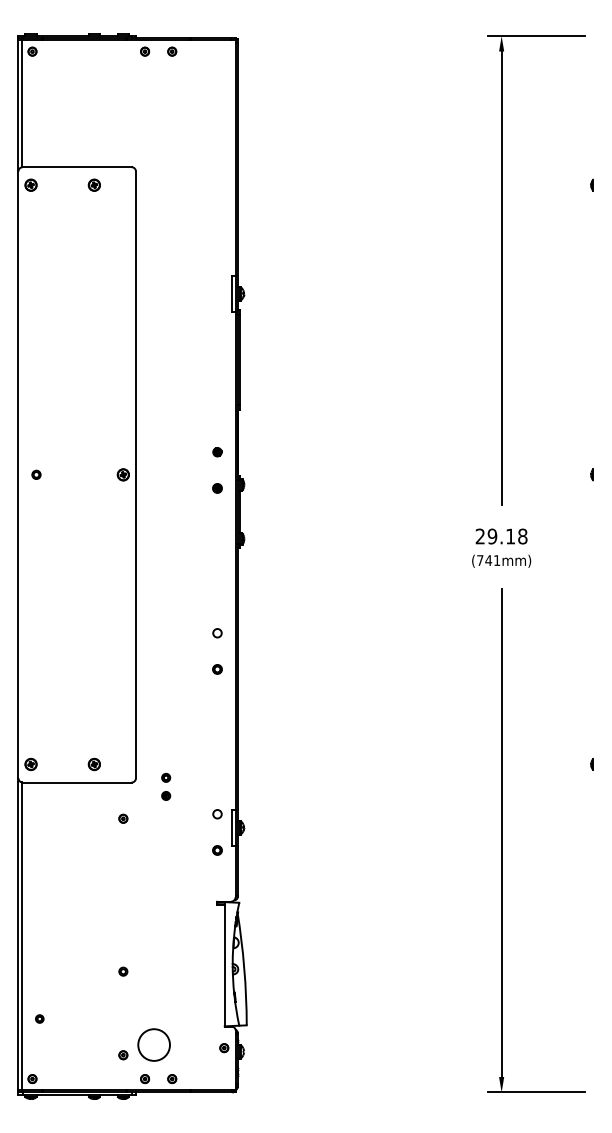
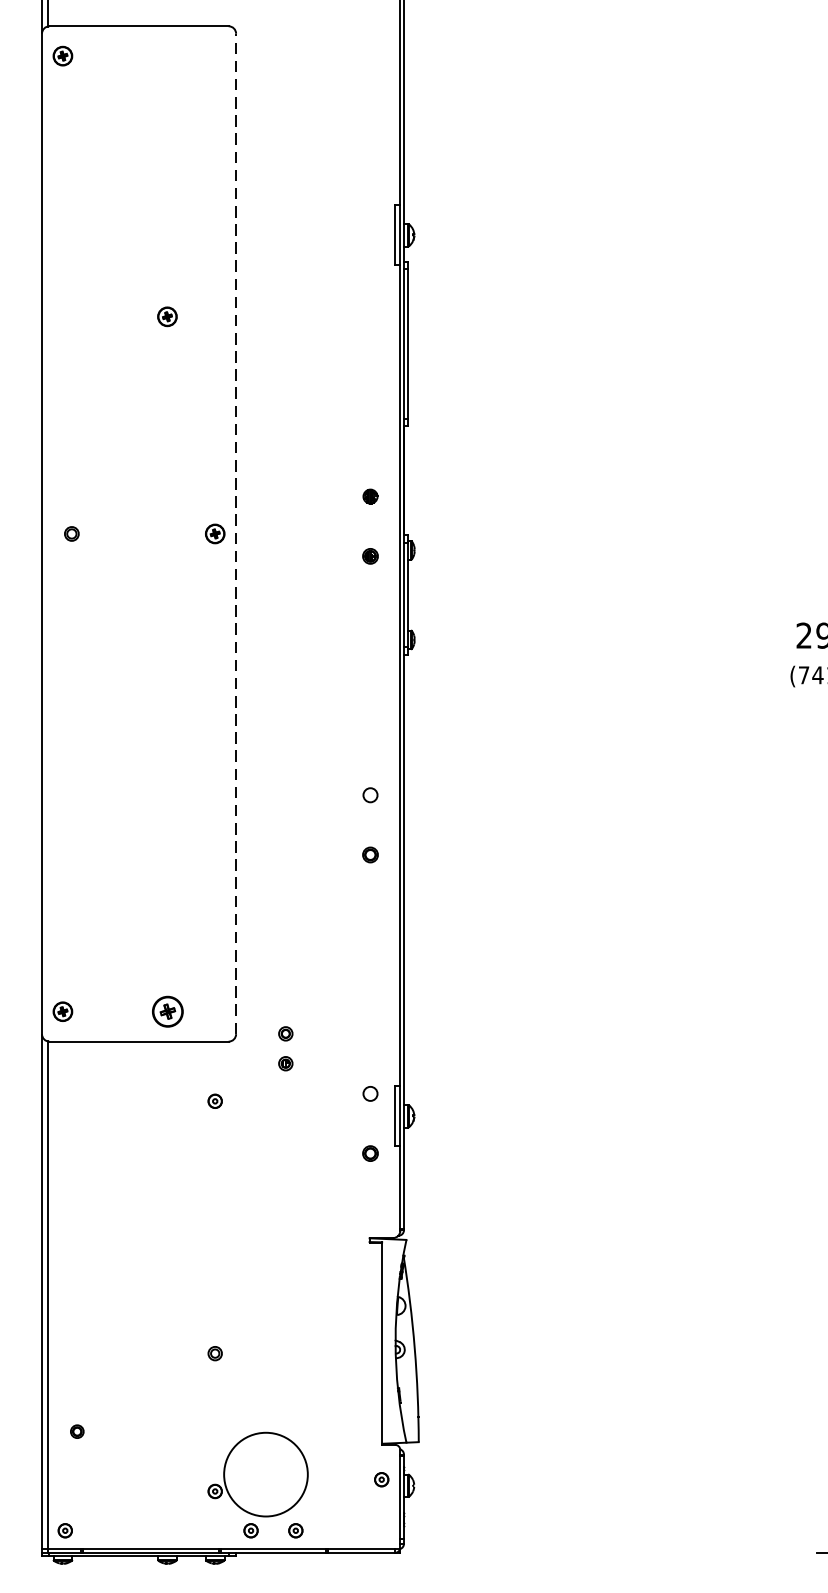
part: (93, 184) -> (165, 315), moved
line: (136, 474) -> (236, 533), solid -> dashed
part: (93, 764) -> (165, 1011), size x1.6
circle: (154, 1044) -> (266, 1473), size x1.6

